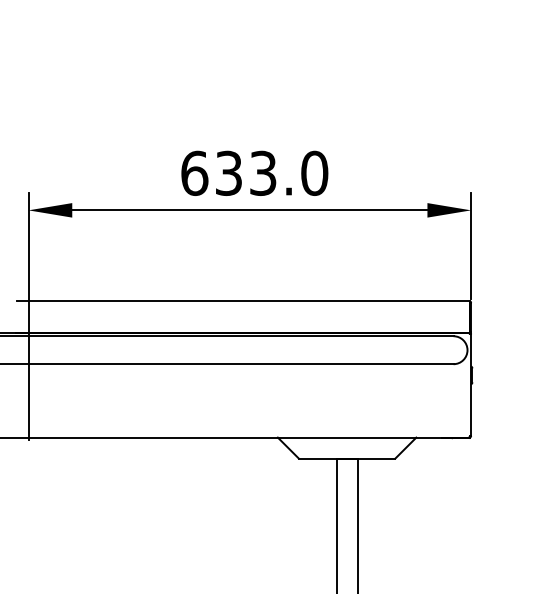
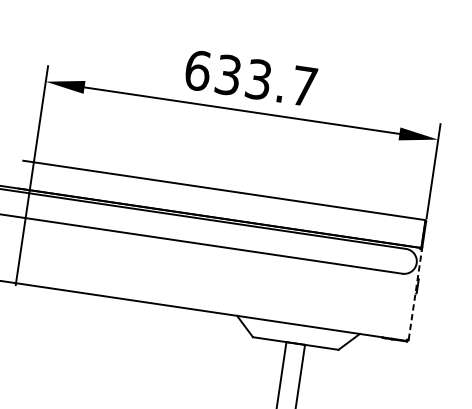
text: (314, 172) -> (304, 85), 633.0 -> 633.7
line: (471, 385) -> (415, 294), solid -> dashed

